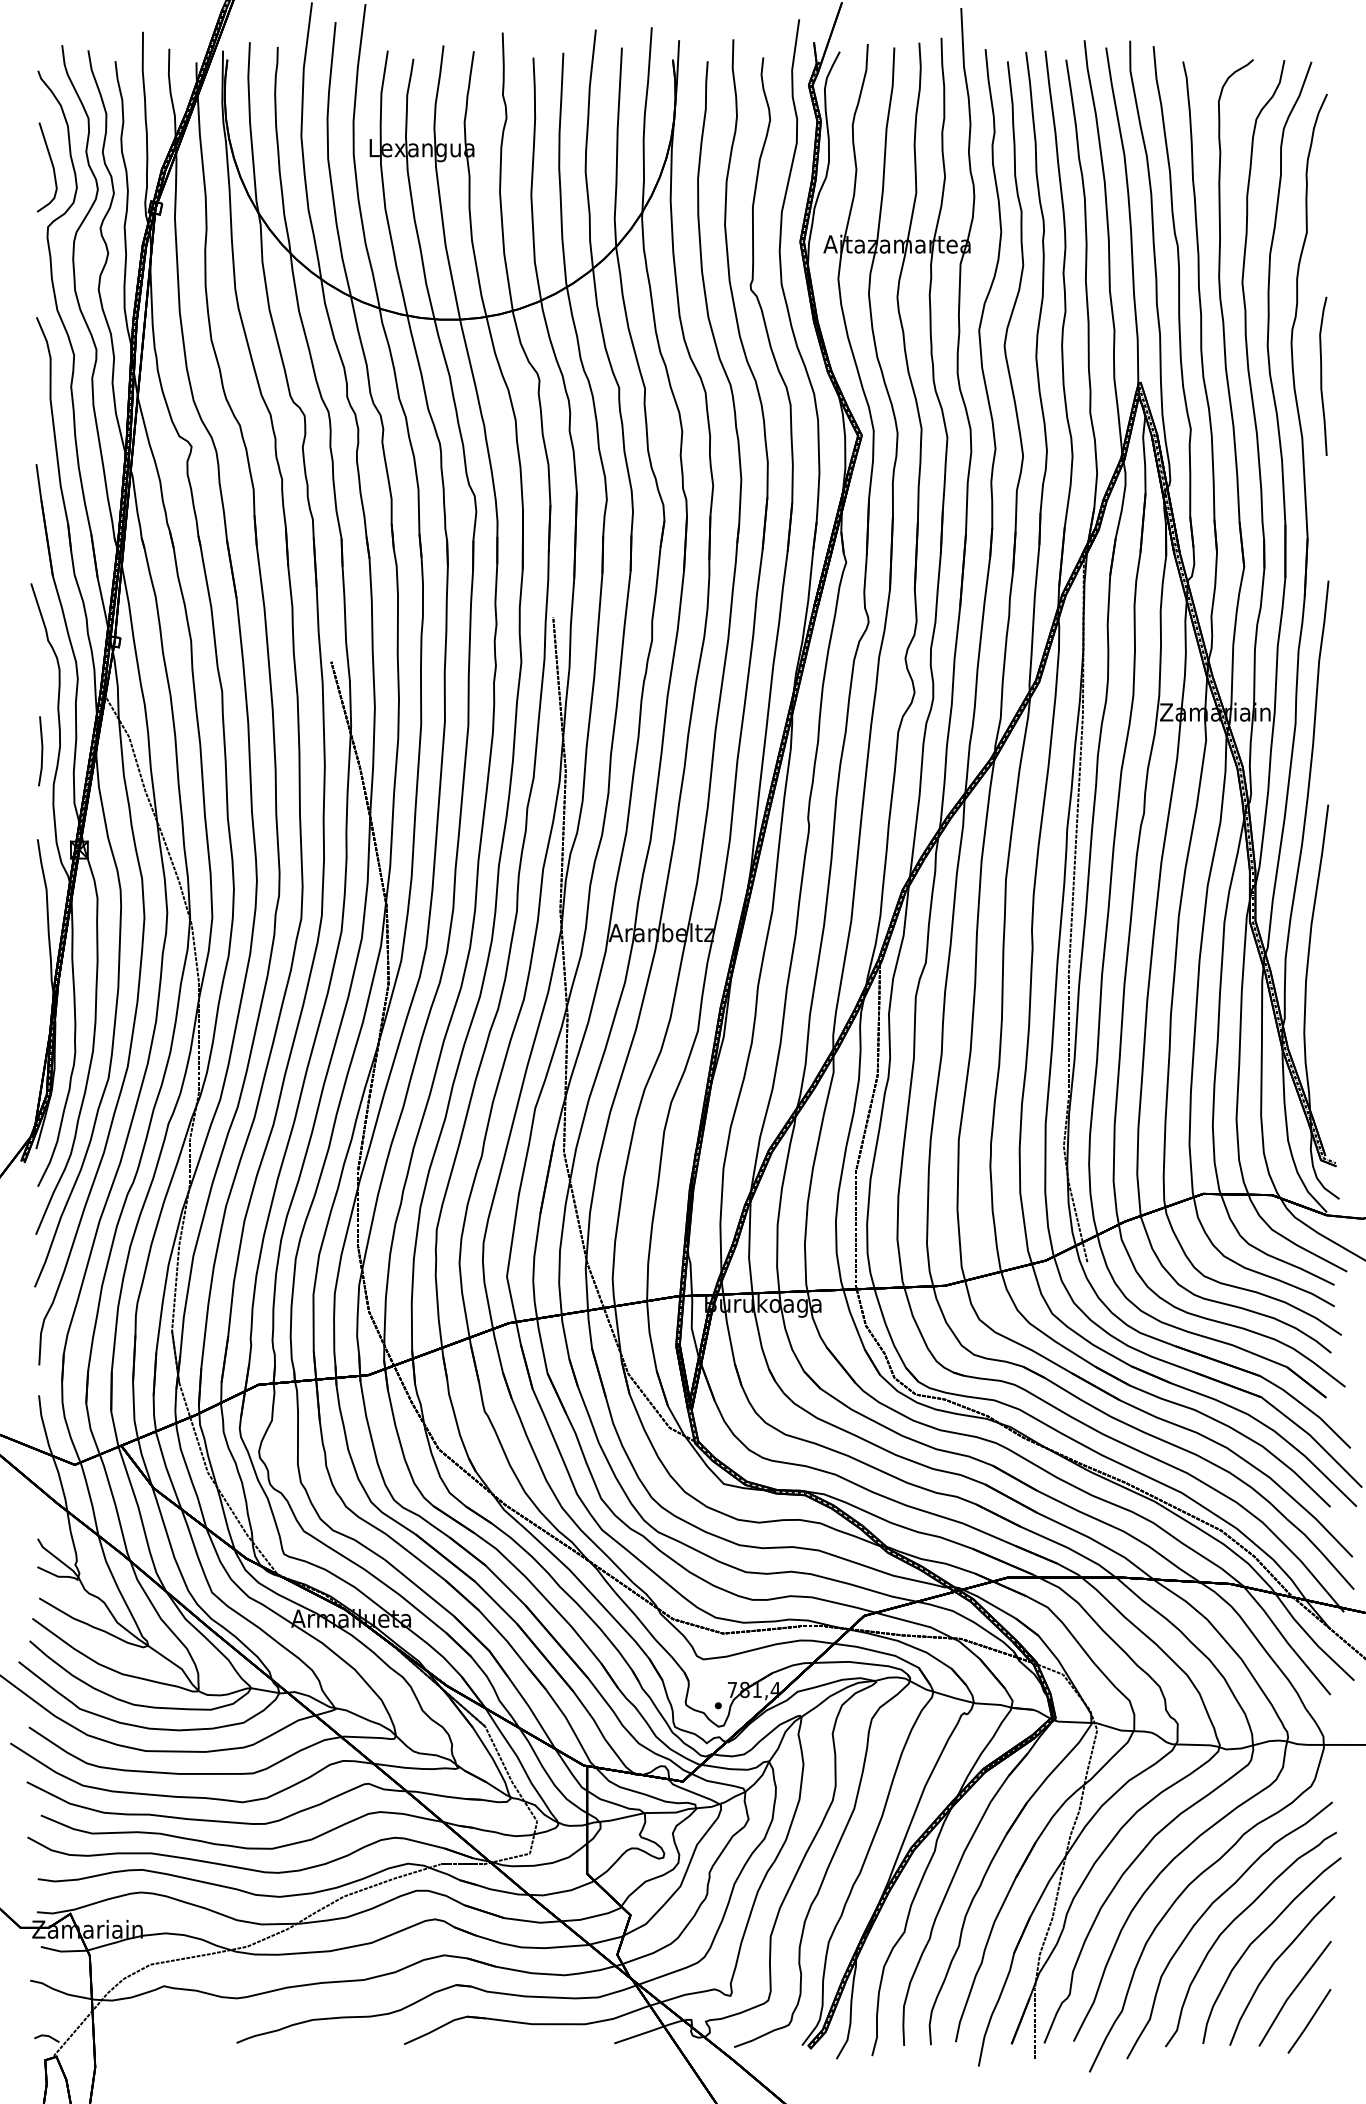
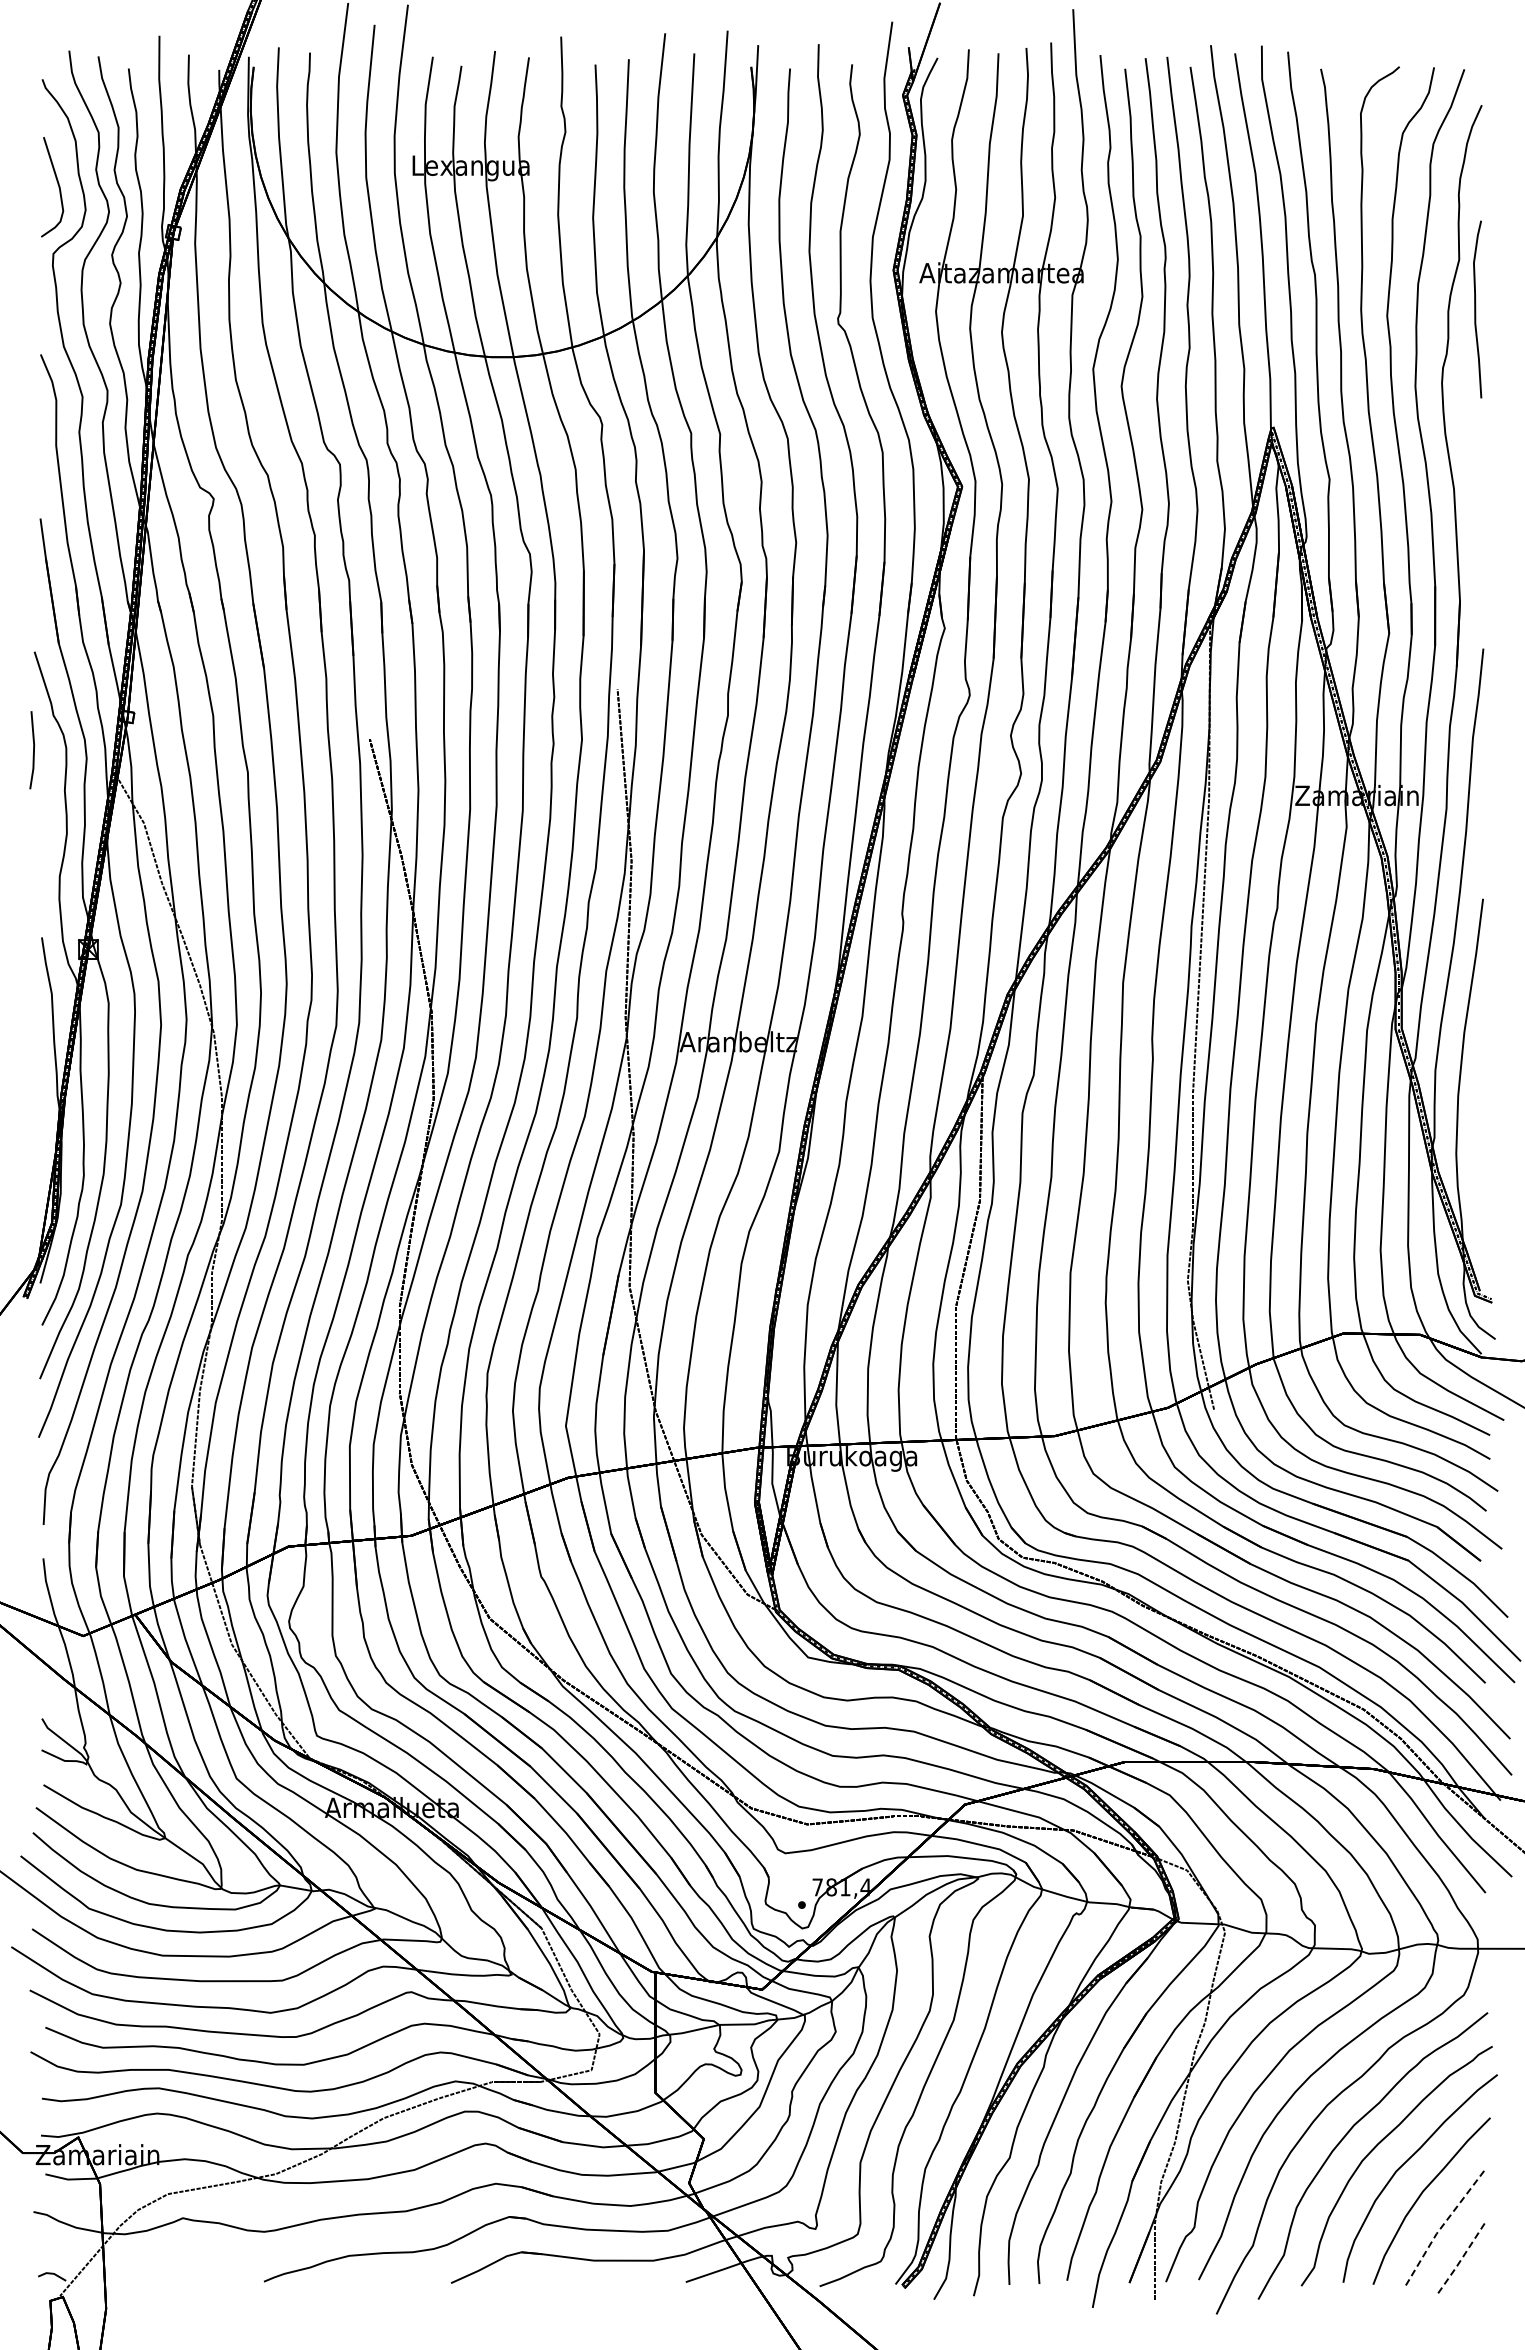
curve: (1322, 376) -> (1476, 309), moved
line: (41, 751) -> (33, 750), moved
line: (1292, 1992) -> (1443, 2225), solid -> dashed
line: (1309, 2022) -> (1462, 2258), solid -> dashed

